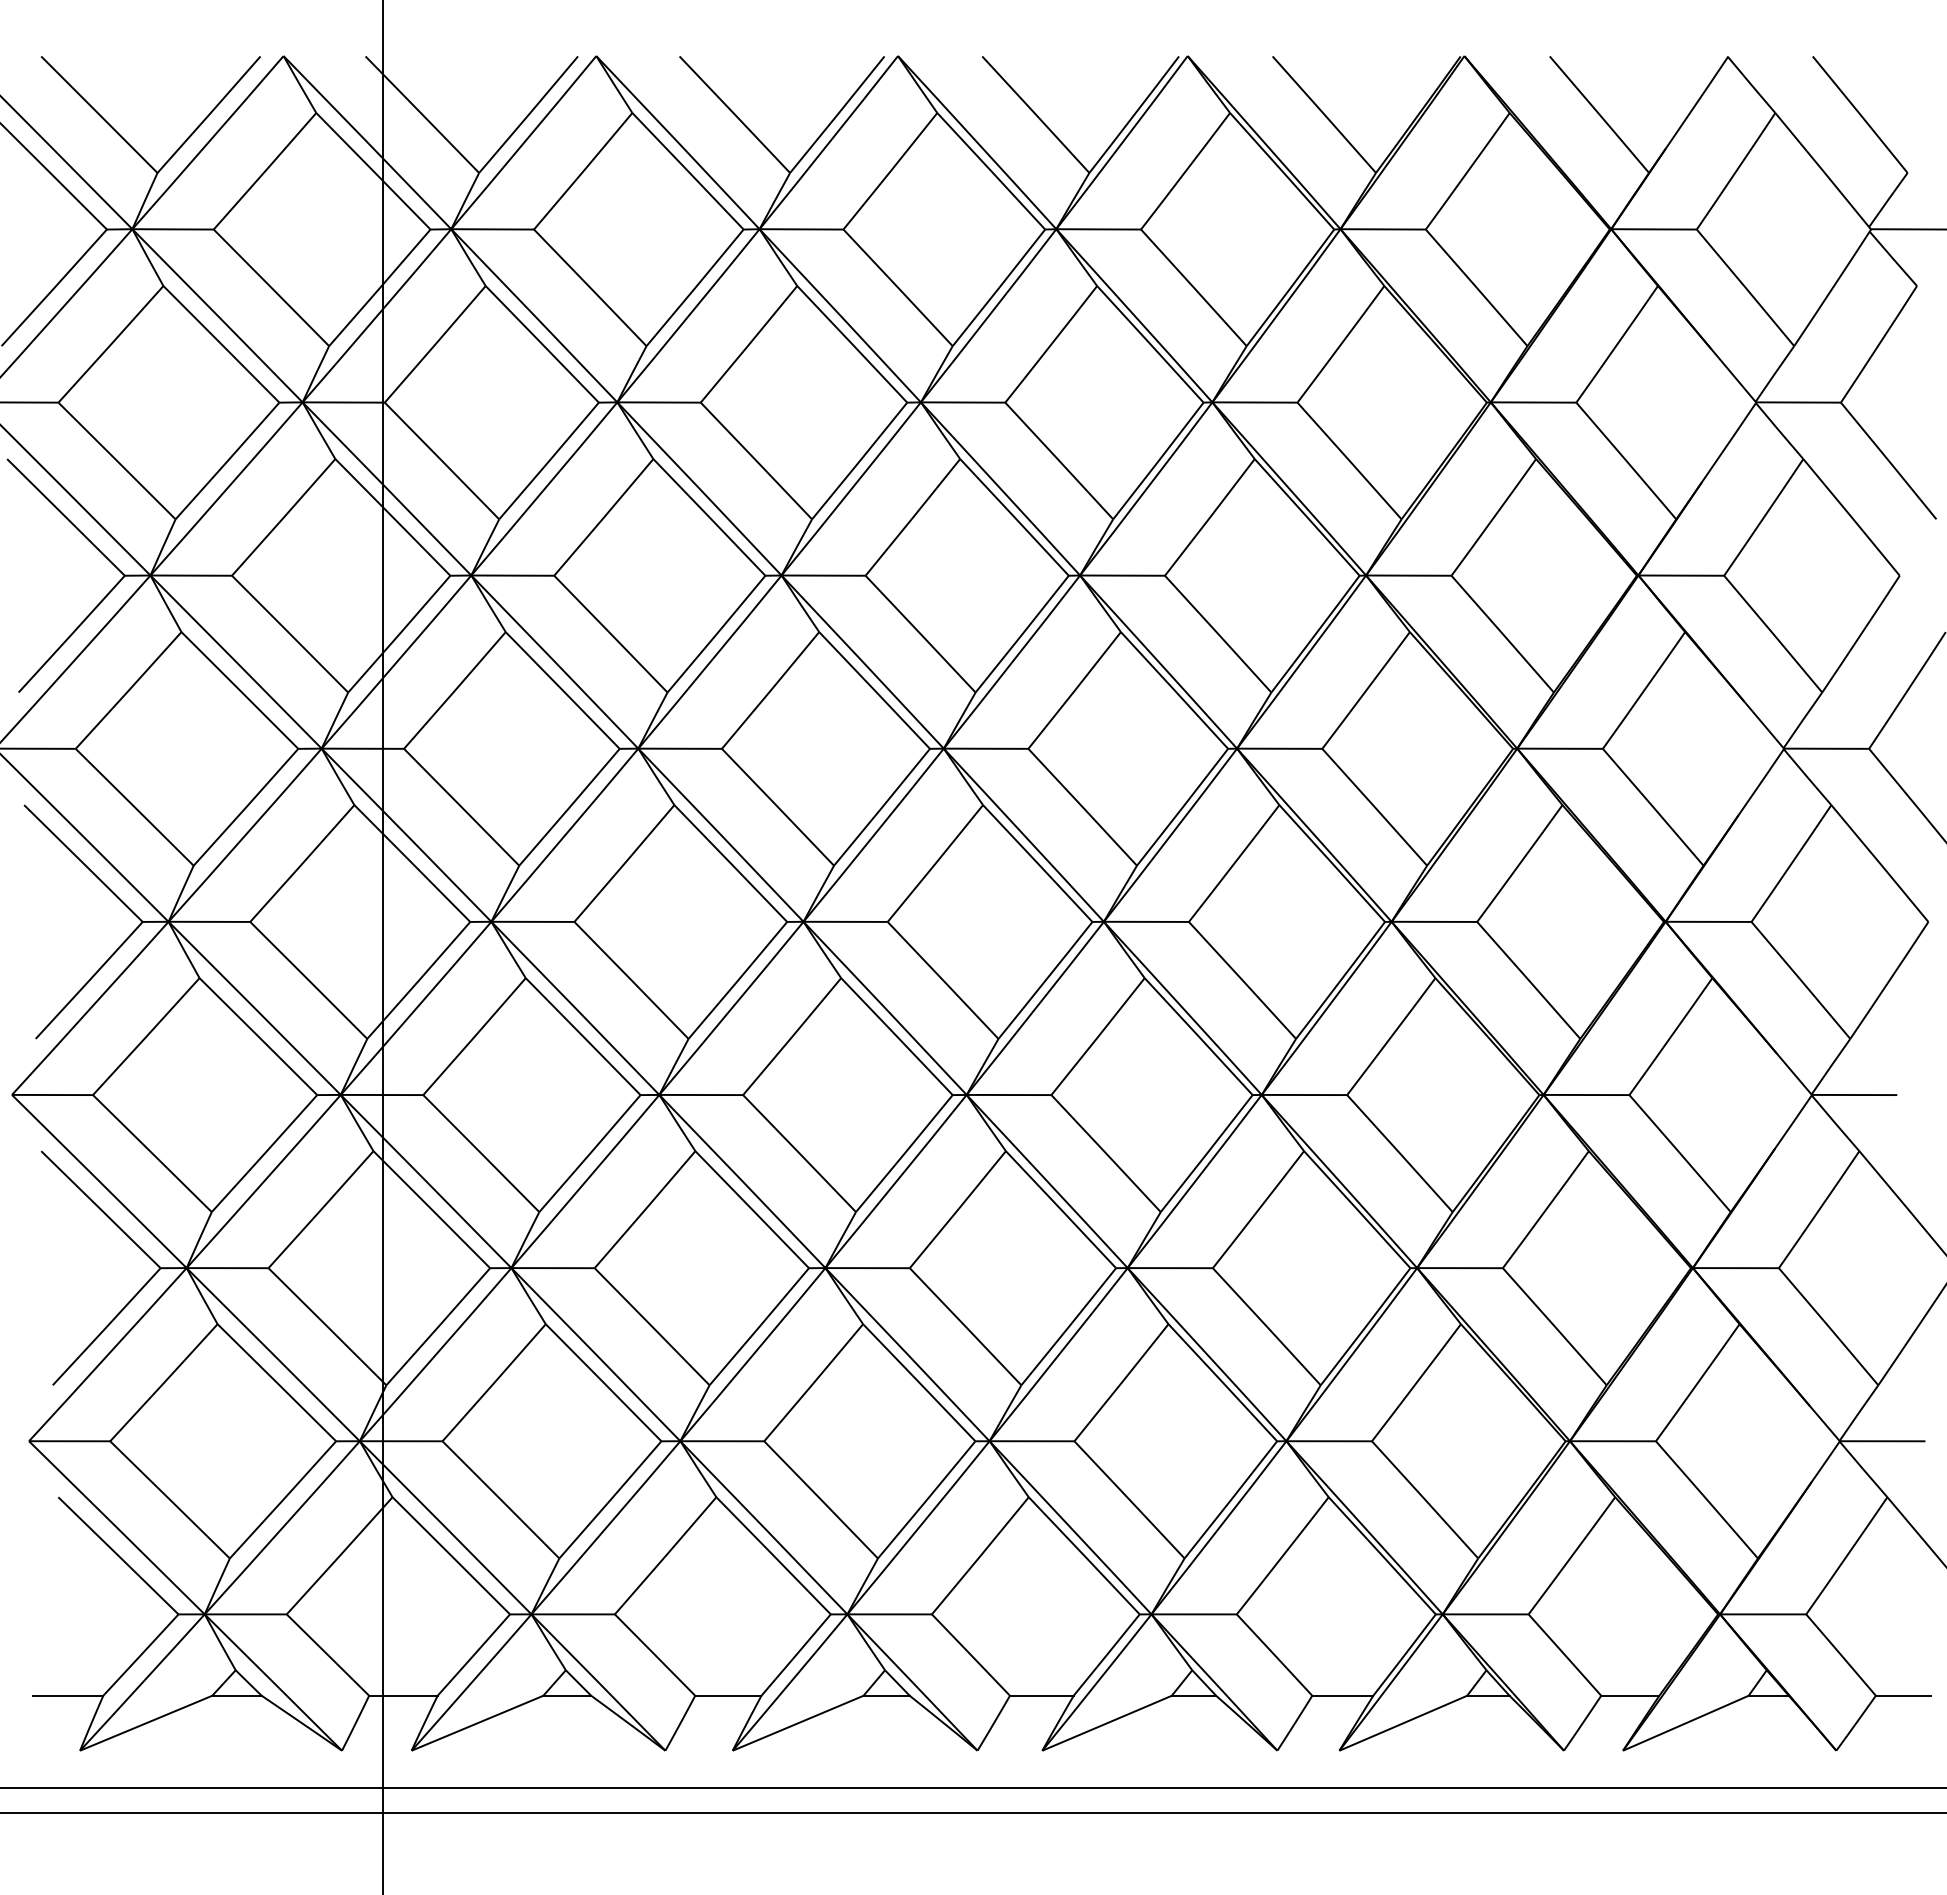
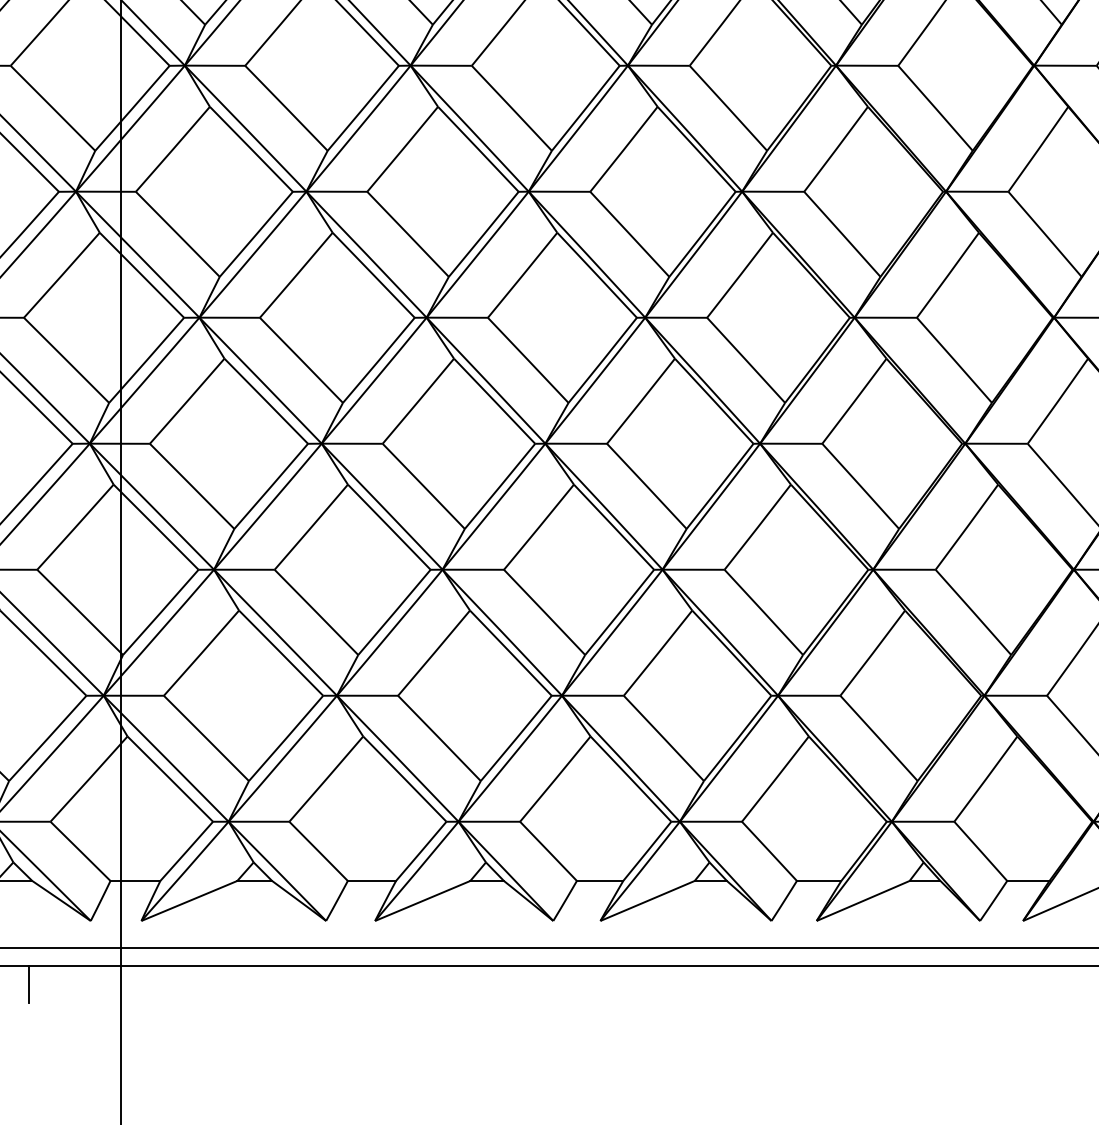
line: (256, 1837) -> (28, 984), added

